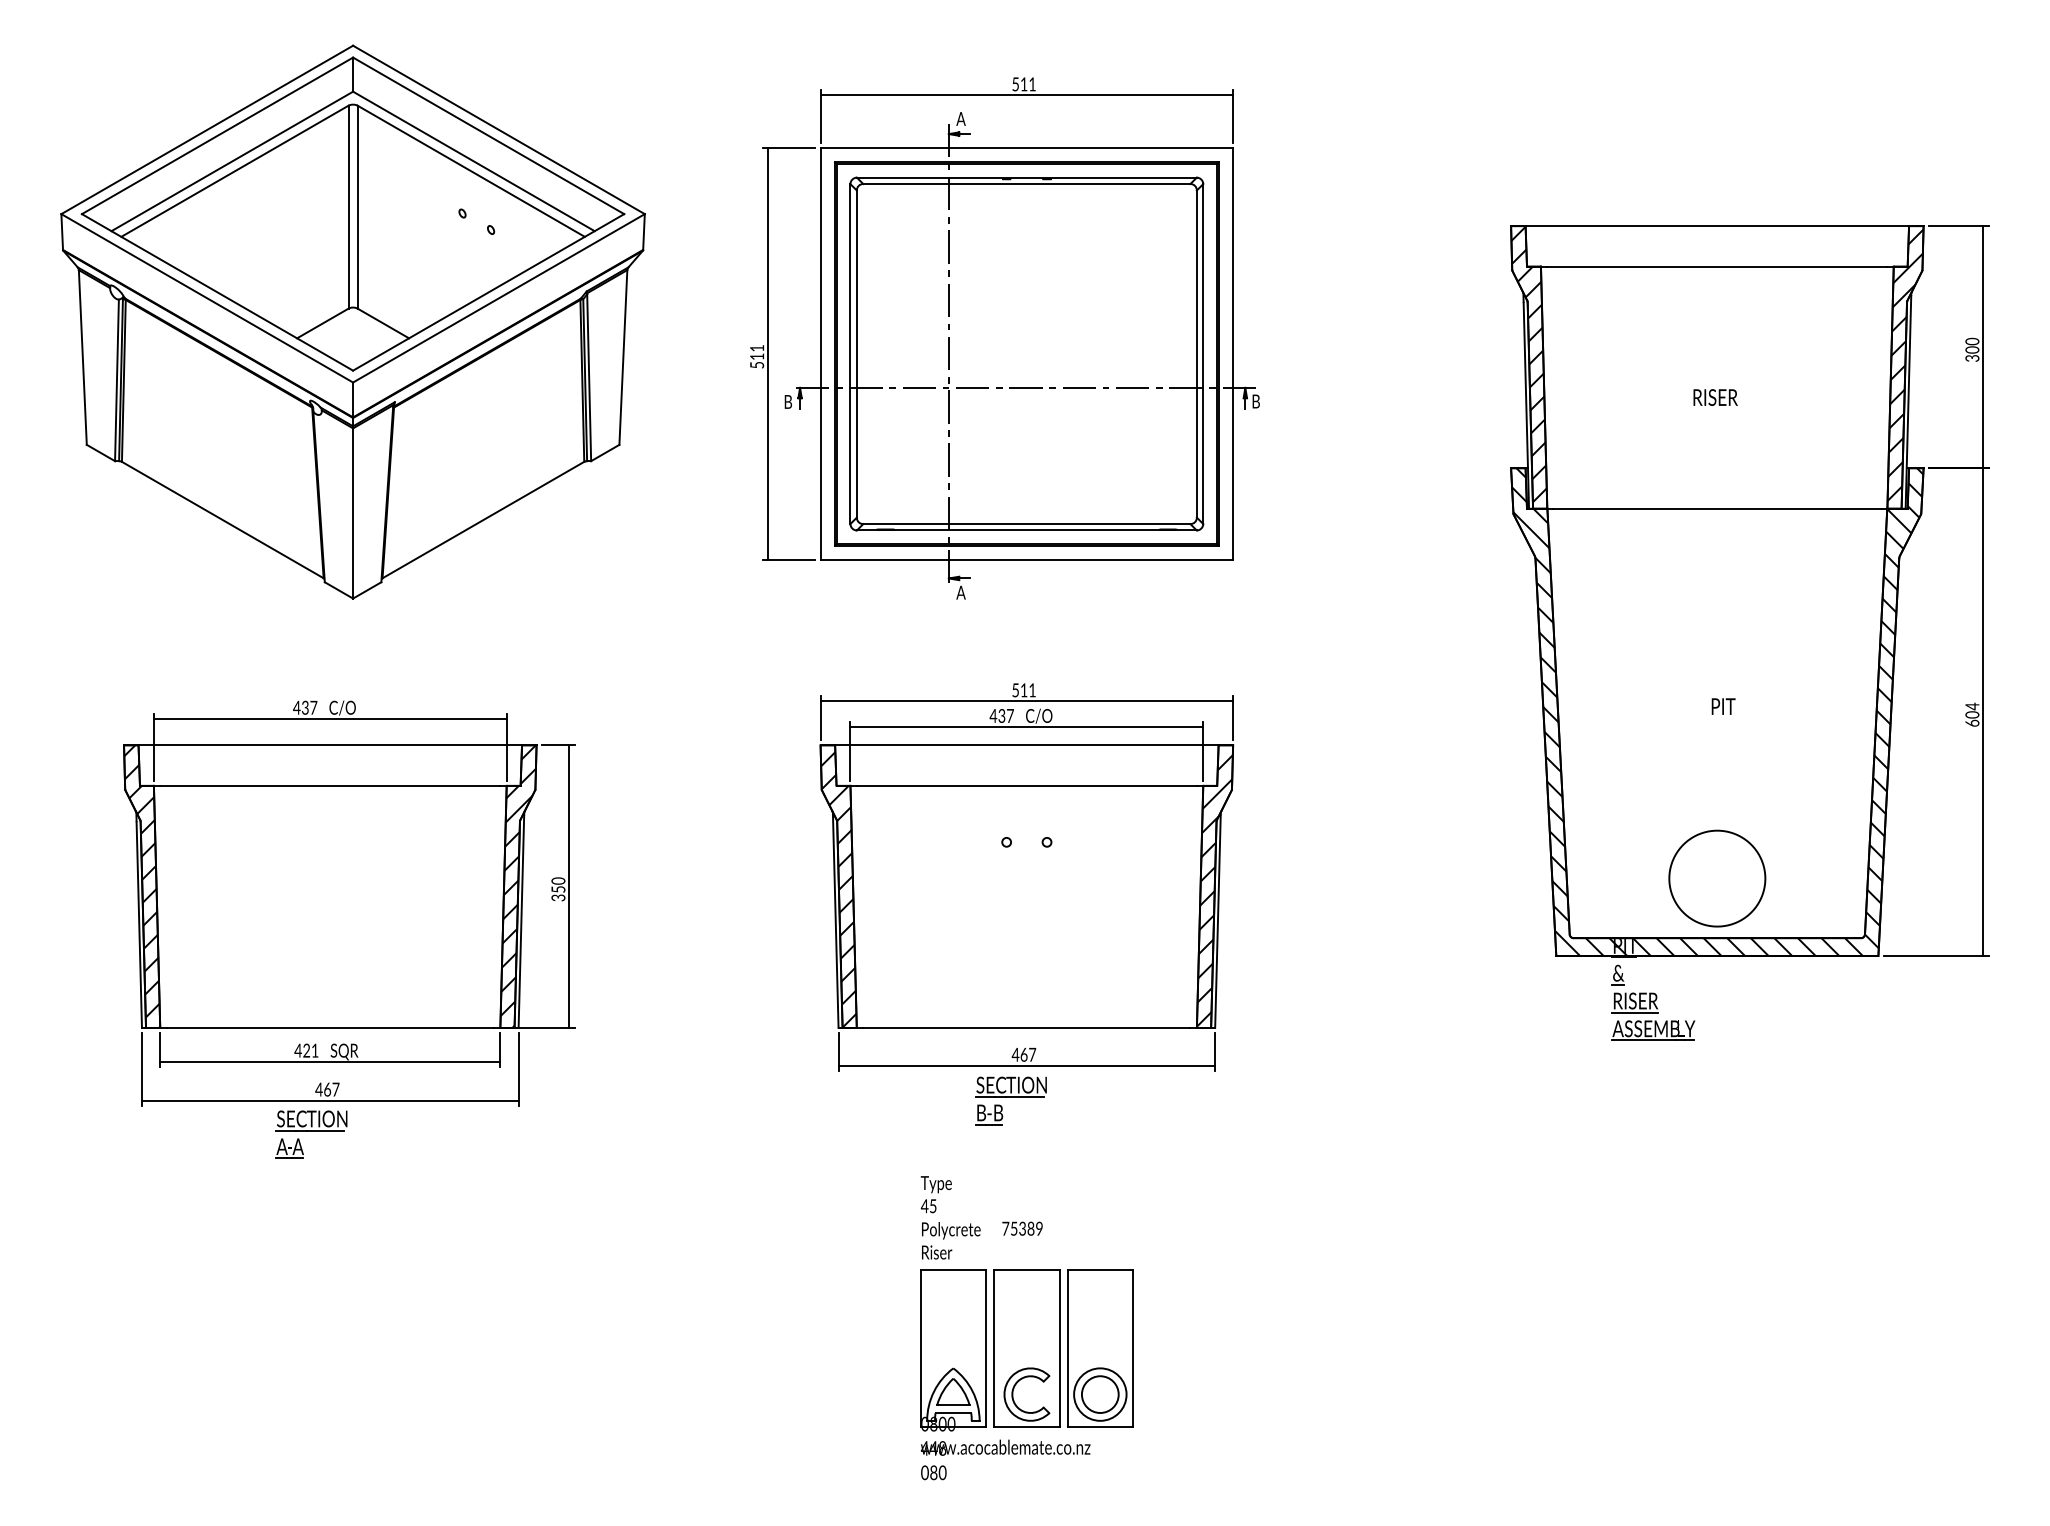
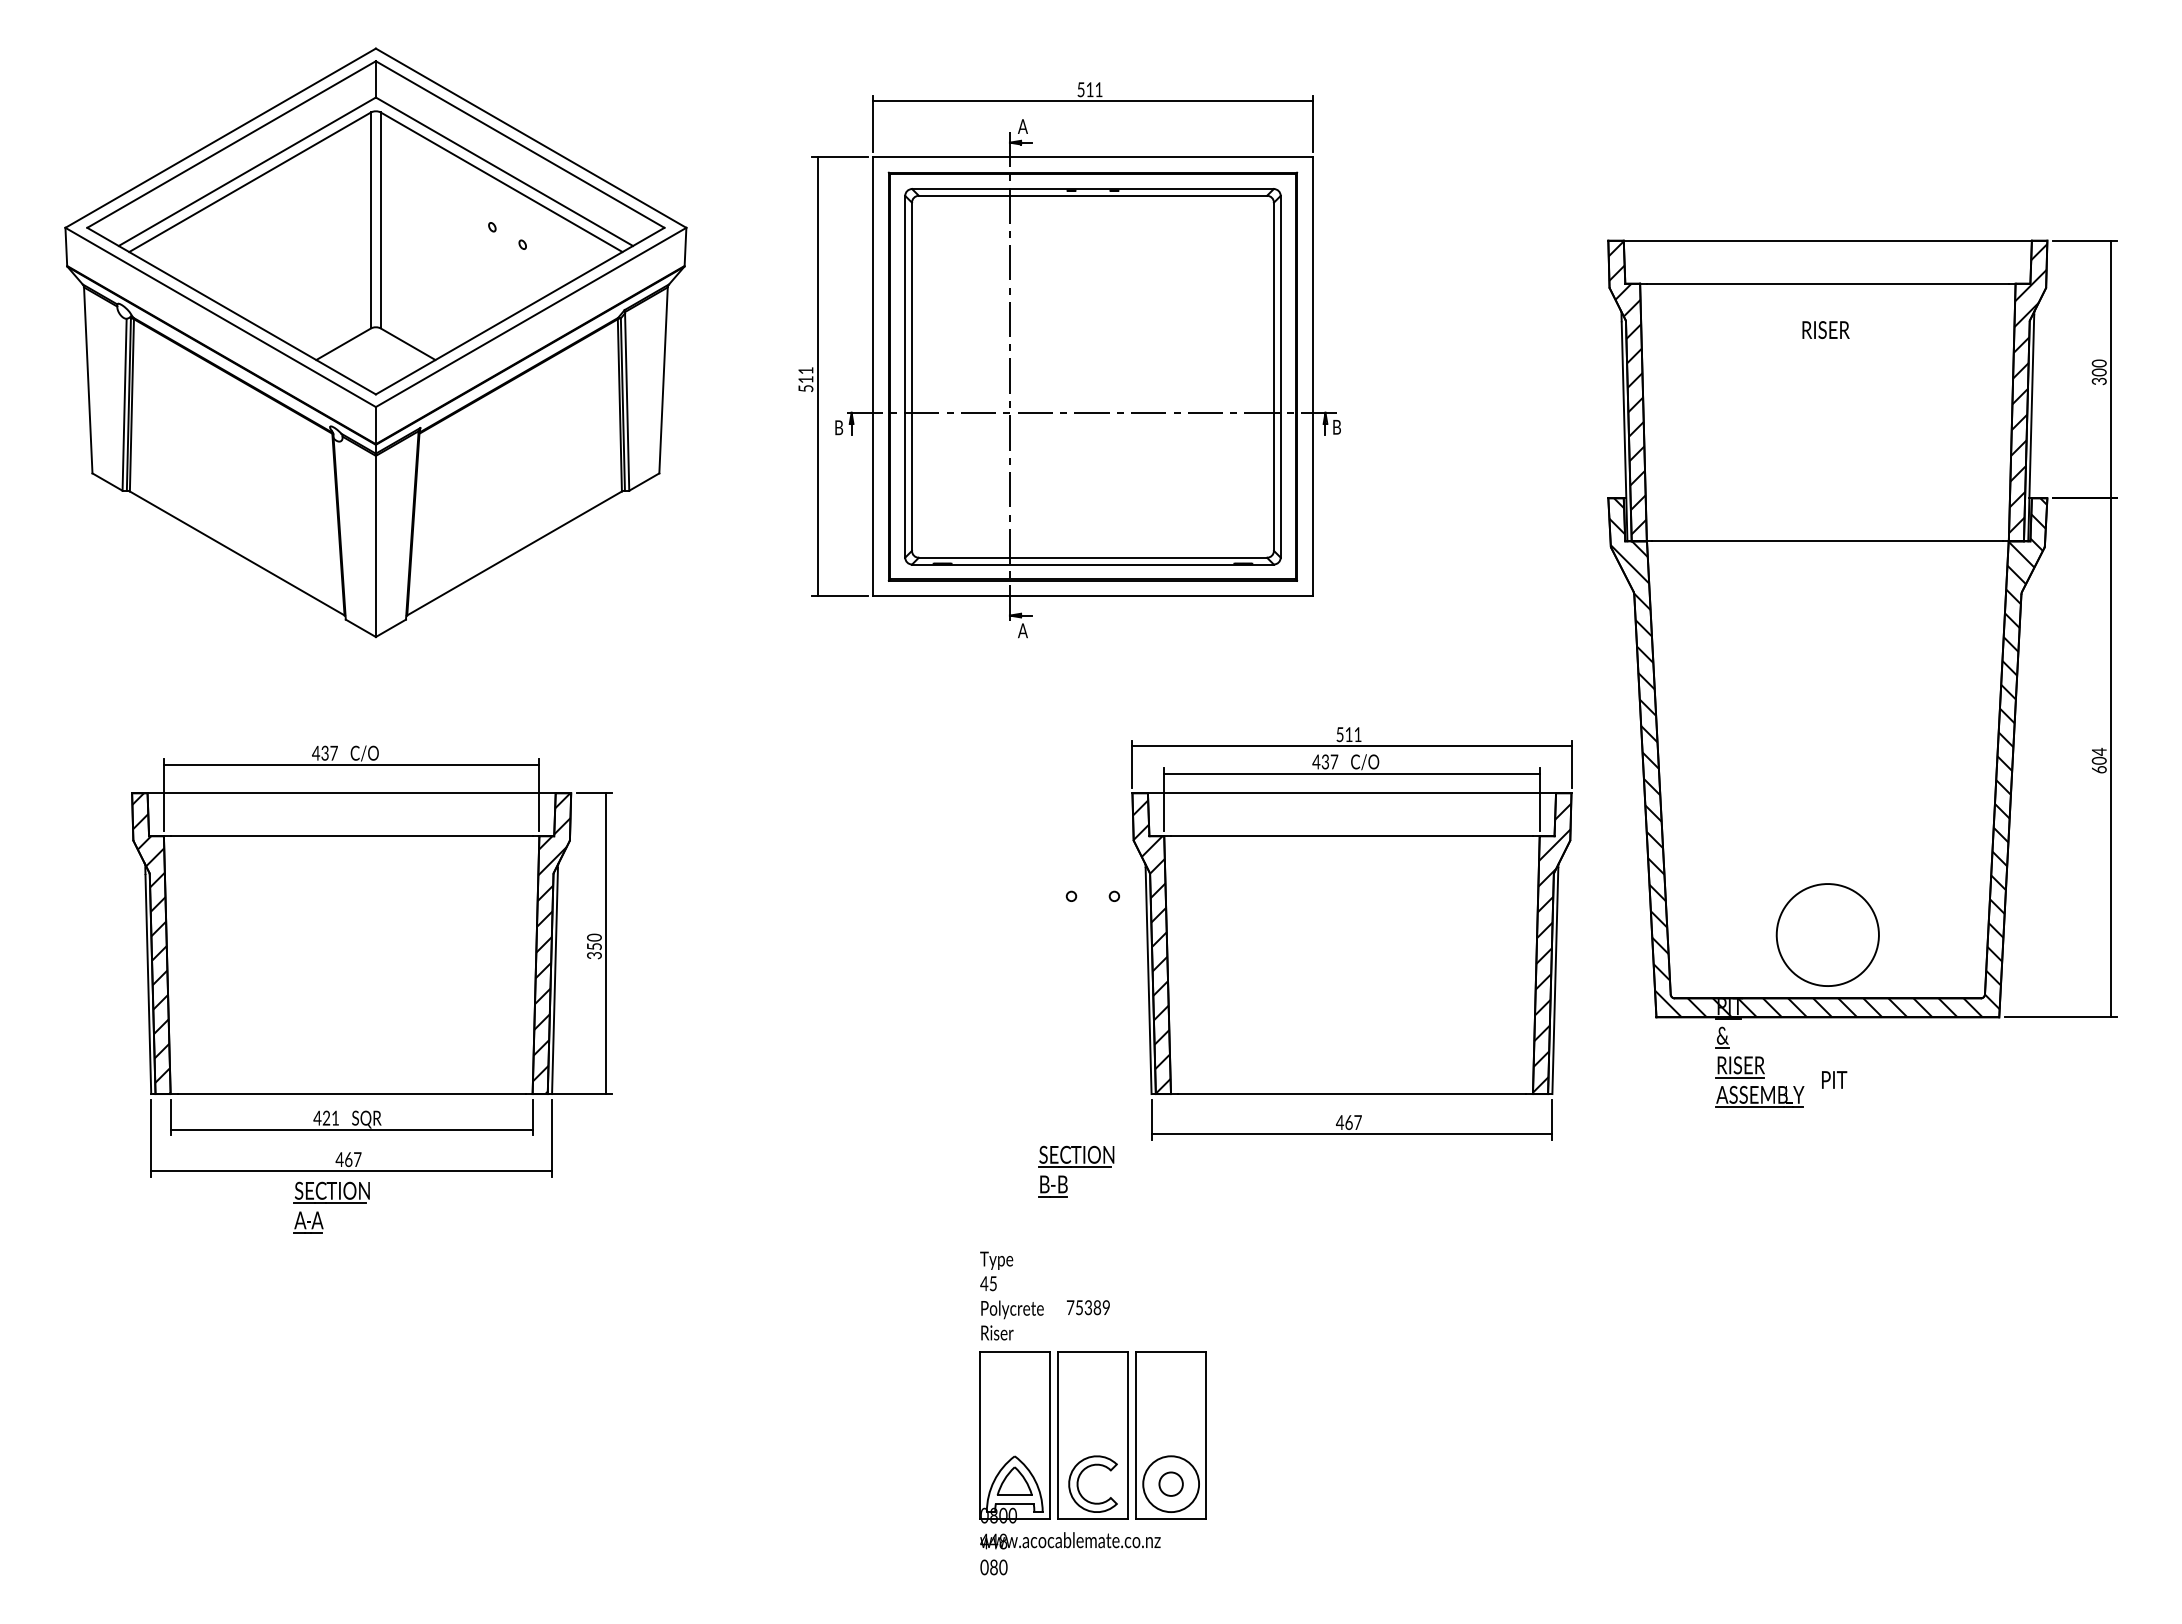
text: (1715, 397) -> (1825, 330), moved
text: (1723, 706) -> (1834, 1079), moved
part: (1026, 877) -> (1351, 933), moved
circle: (1099, 1393) -> (1170, 1483), size x0.6

